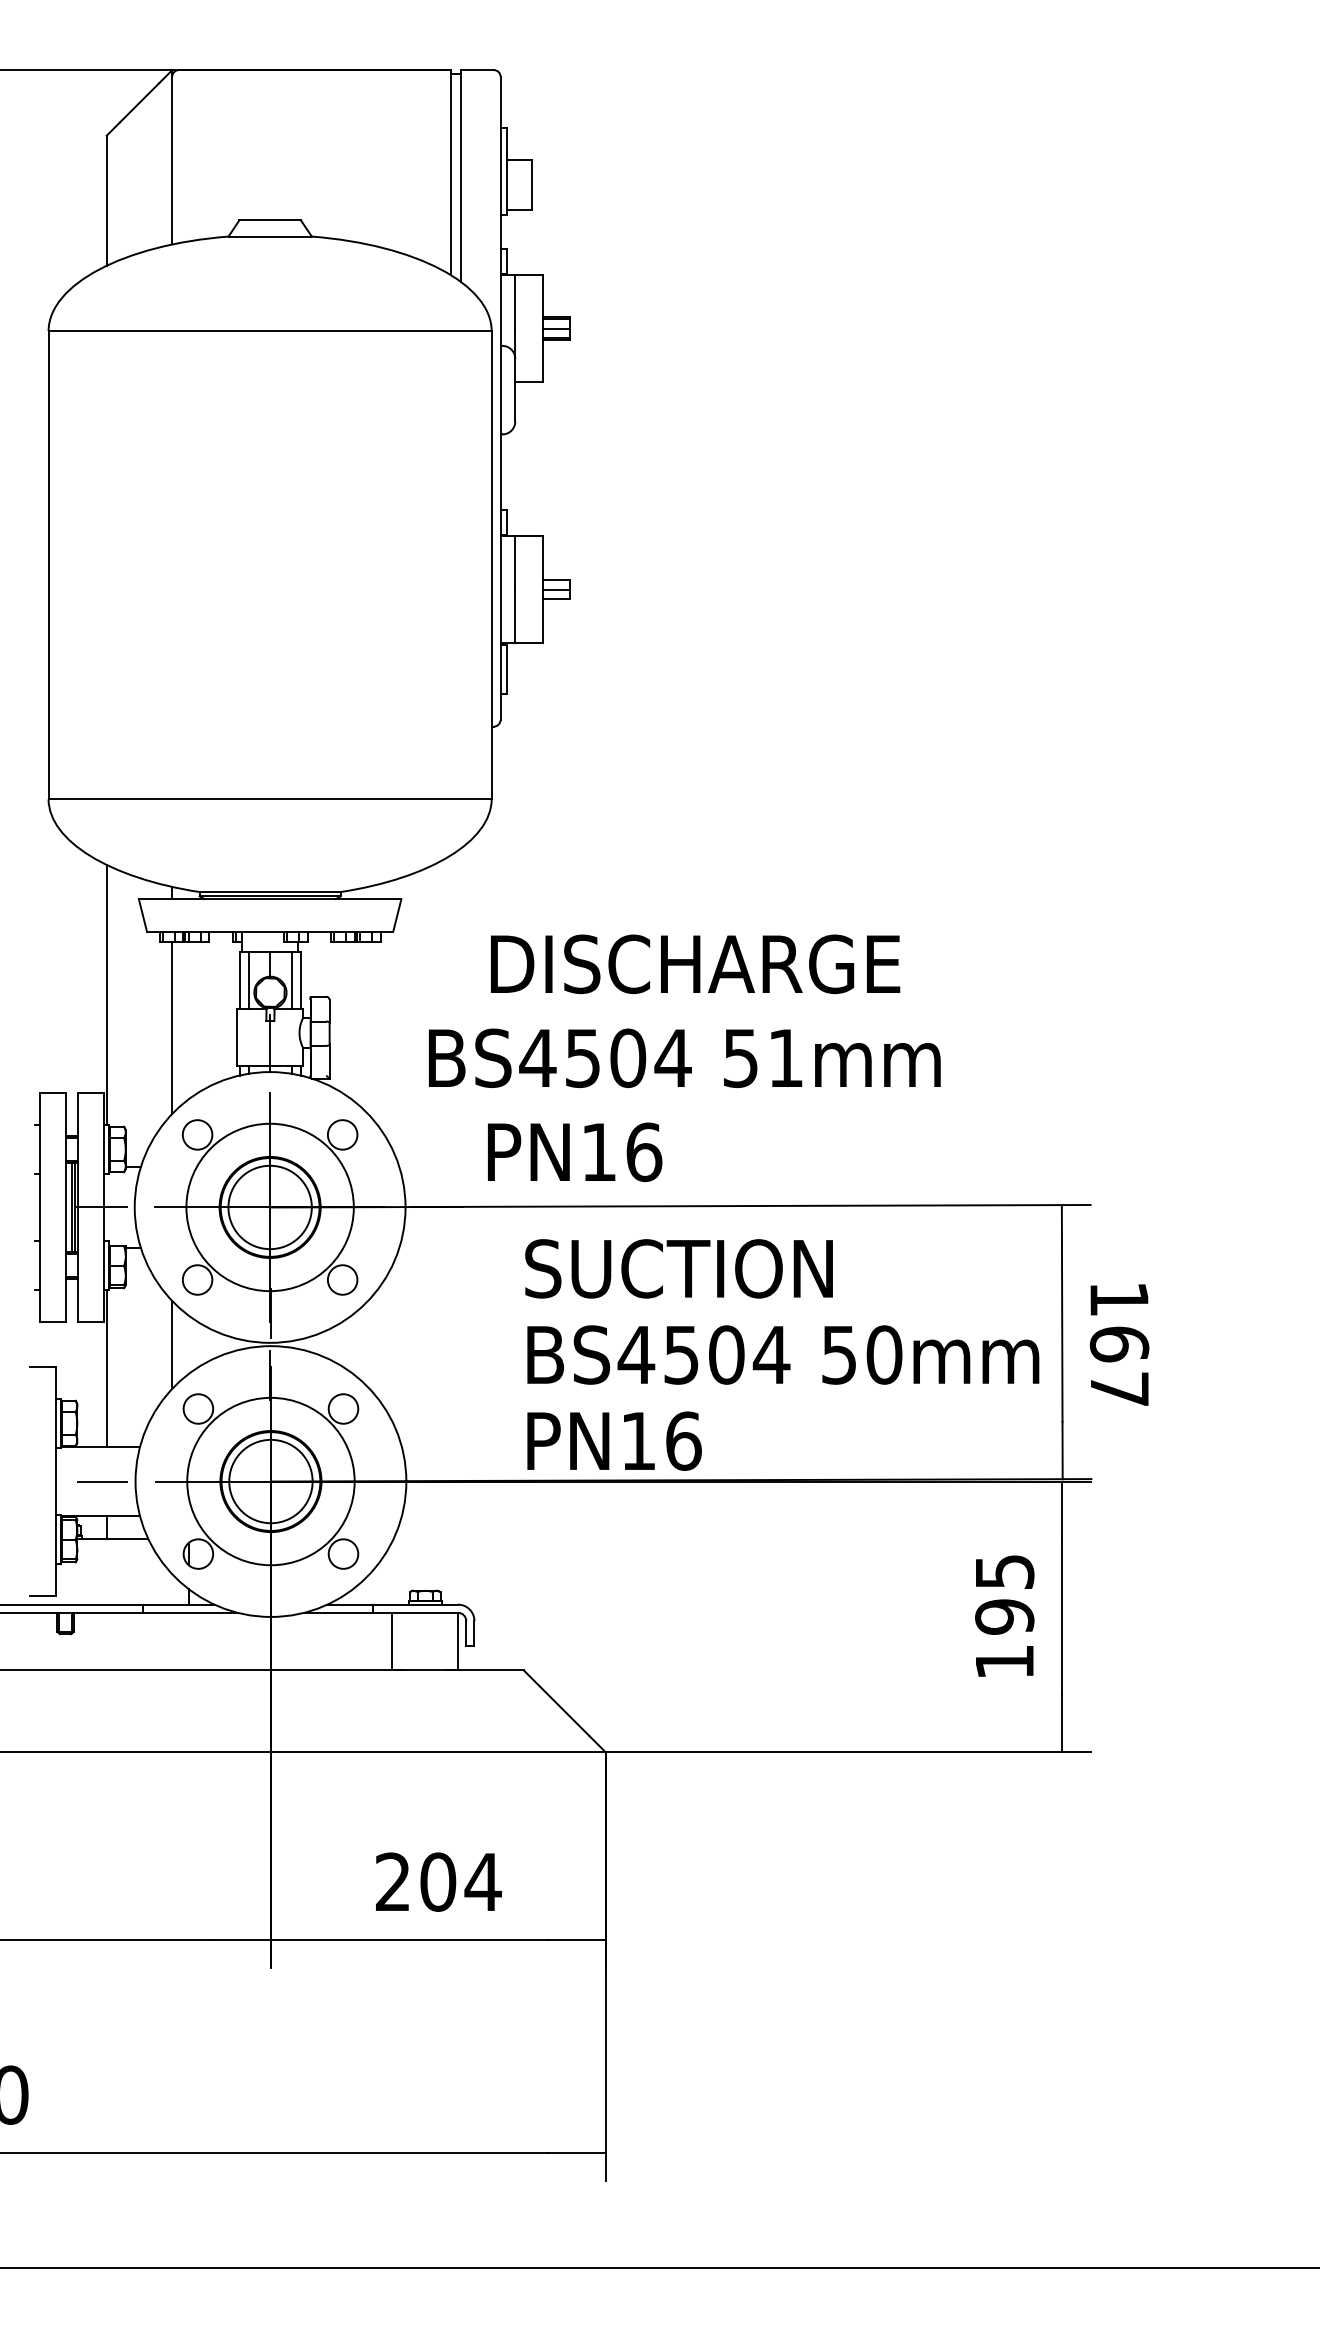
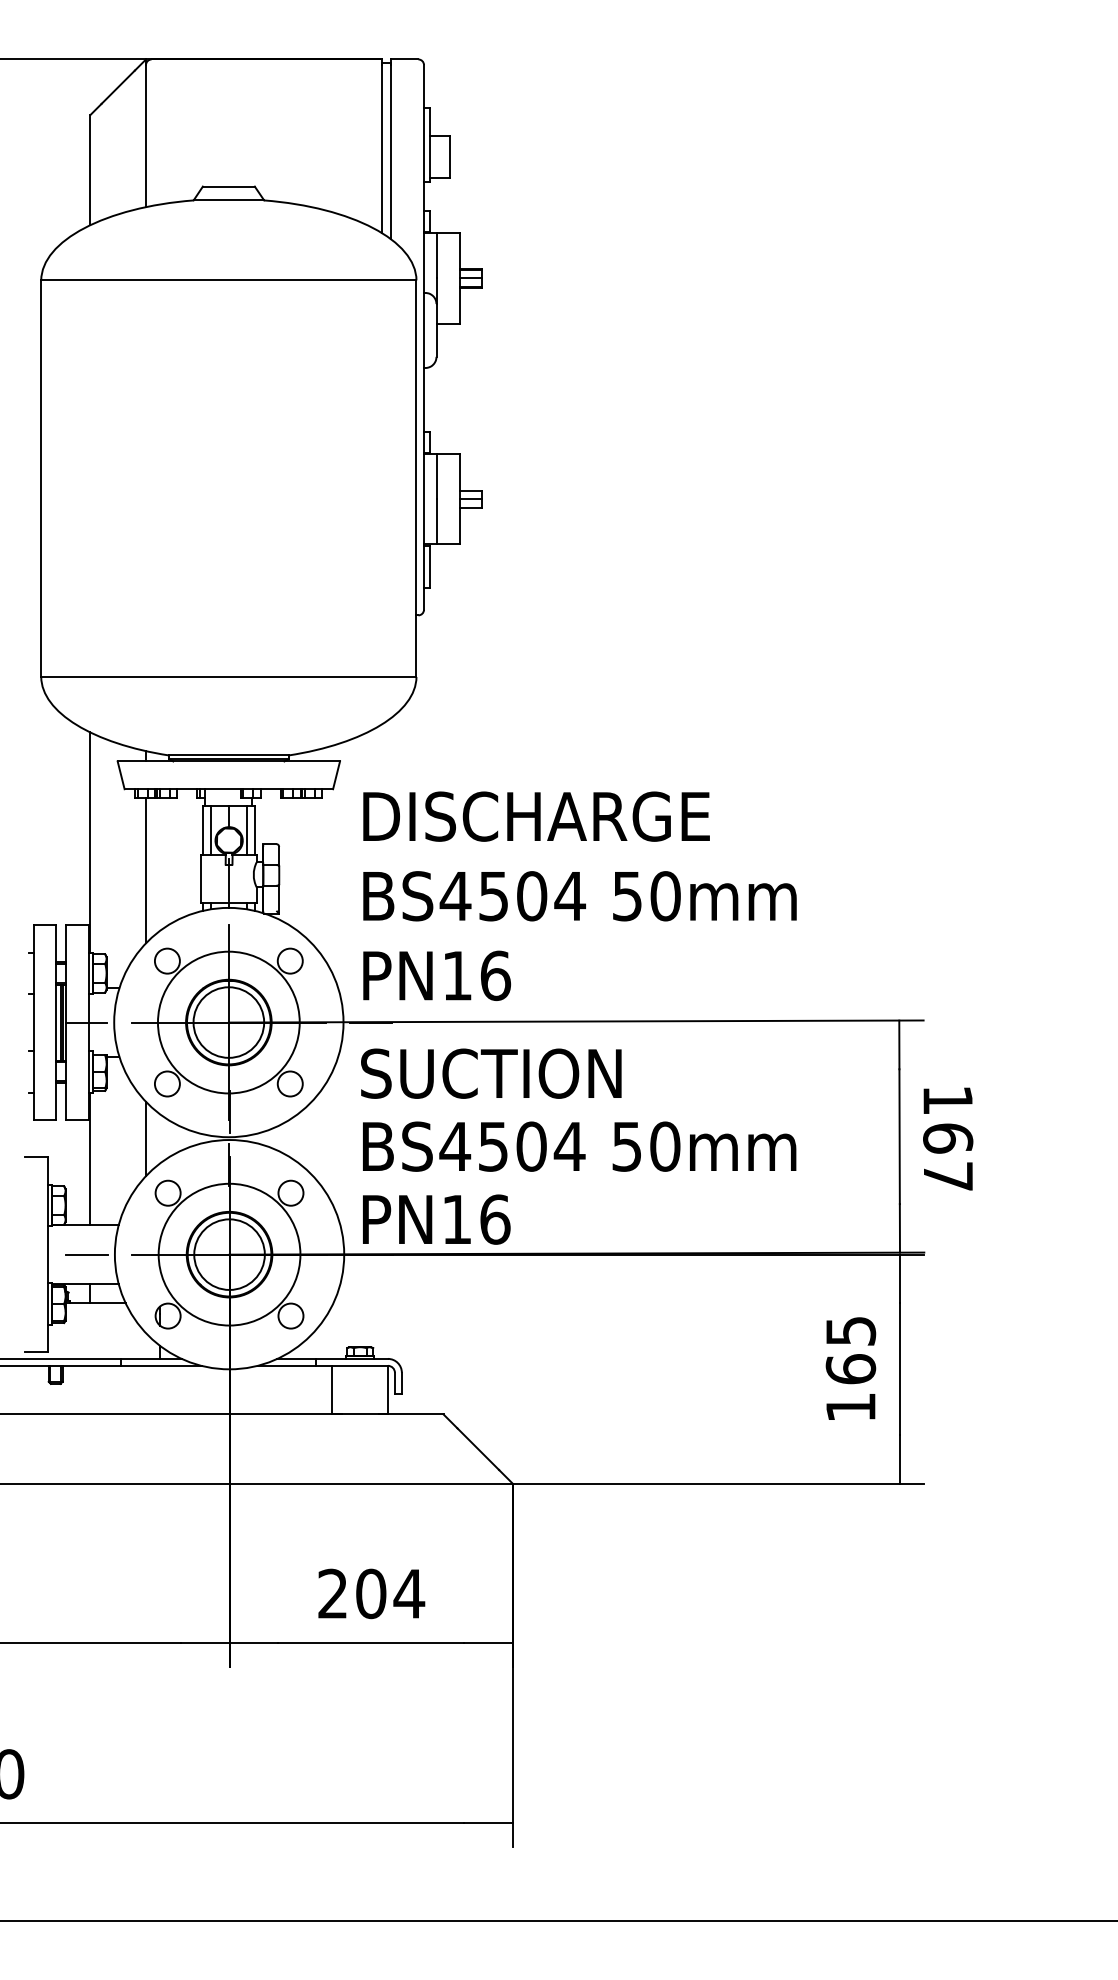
text: (695, 964) -> (536, 816), moved
text: (785, 1058) -> (665, 896), 51mm -> 50mm
text: (575, 1151) -> (437, 975), moved
text: (782, 1354) -> (578, 1146), moved
text: (1004, 1616) -> (850, 1368), 195 -> 165

